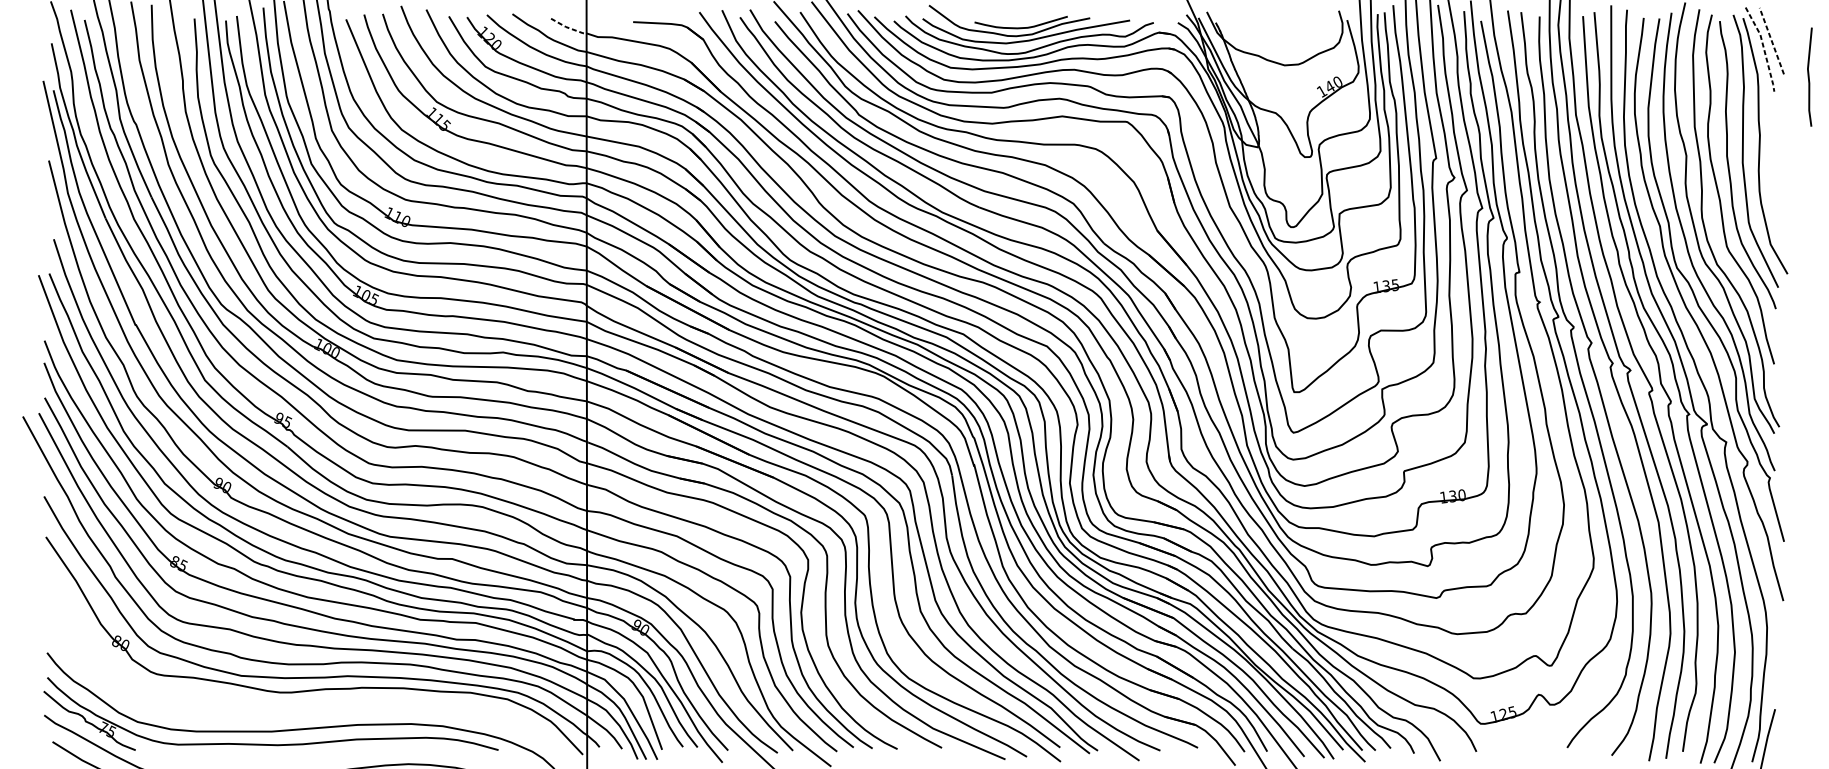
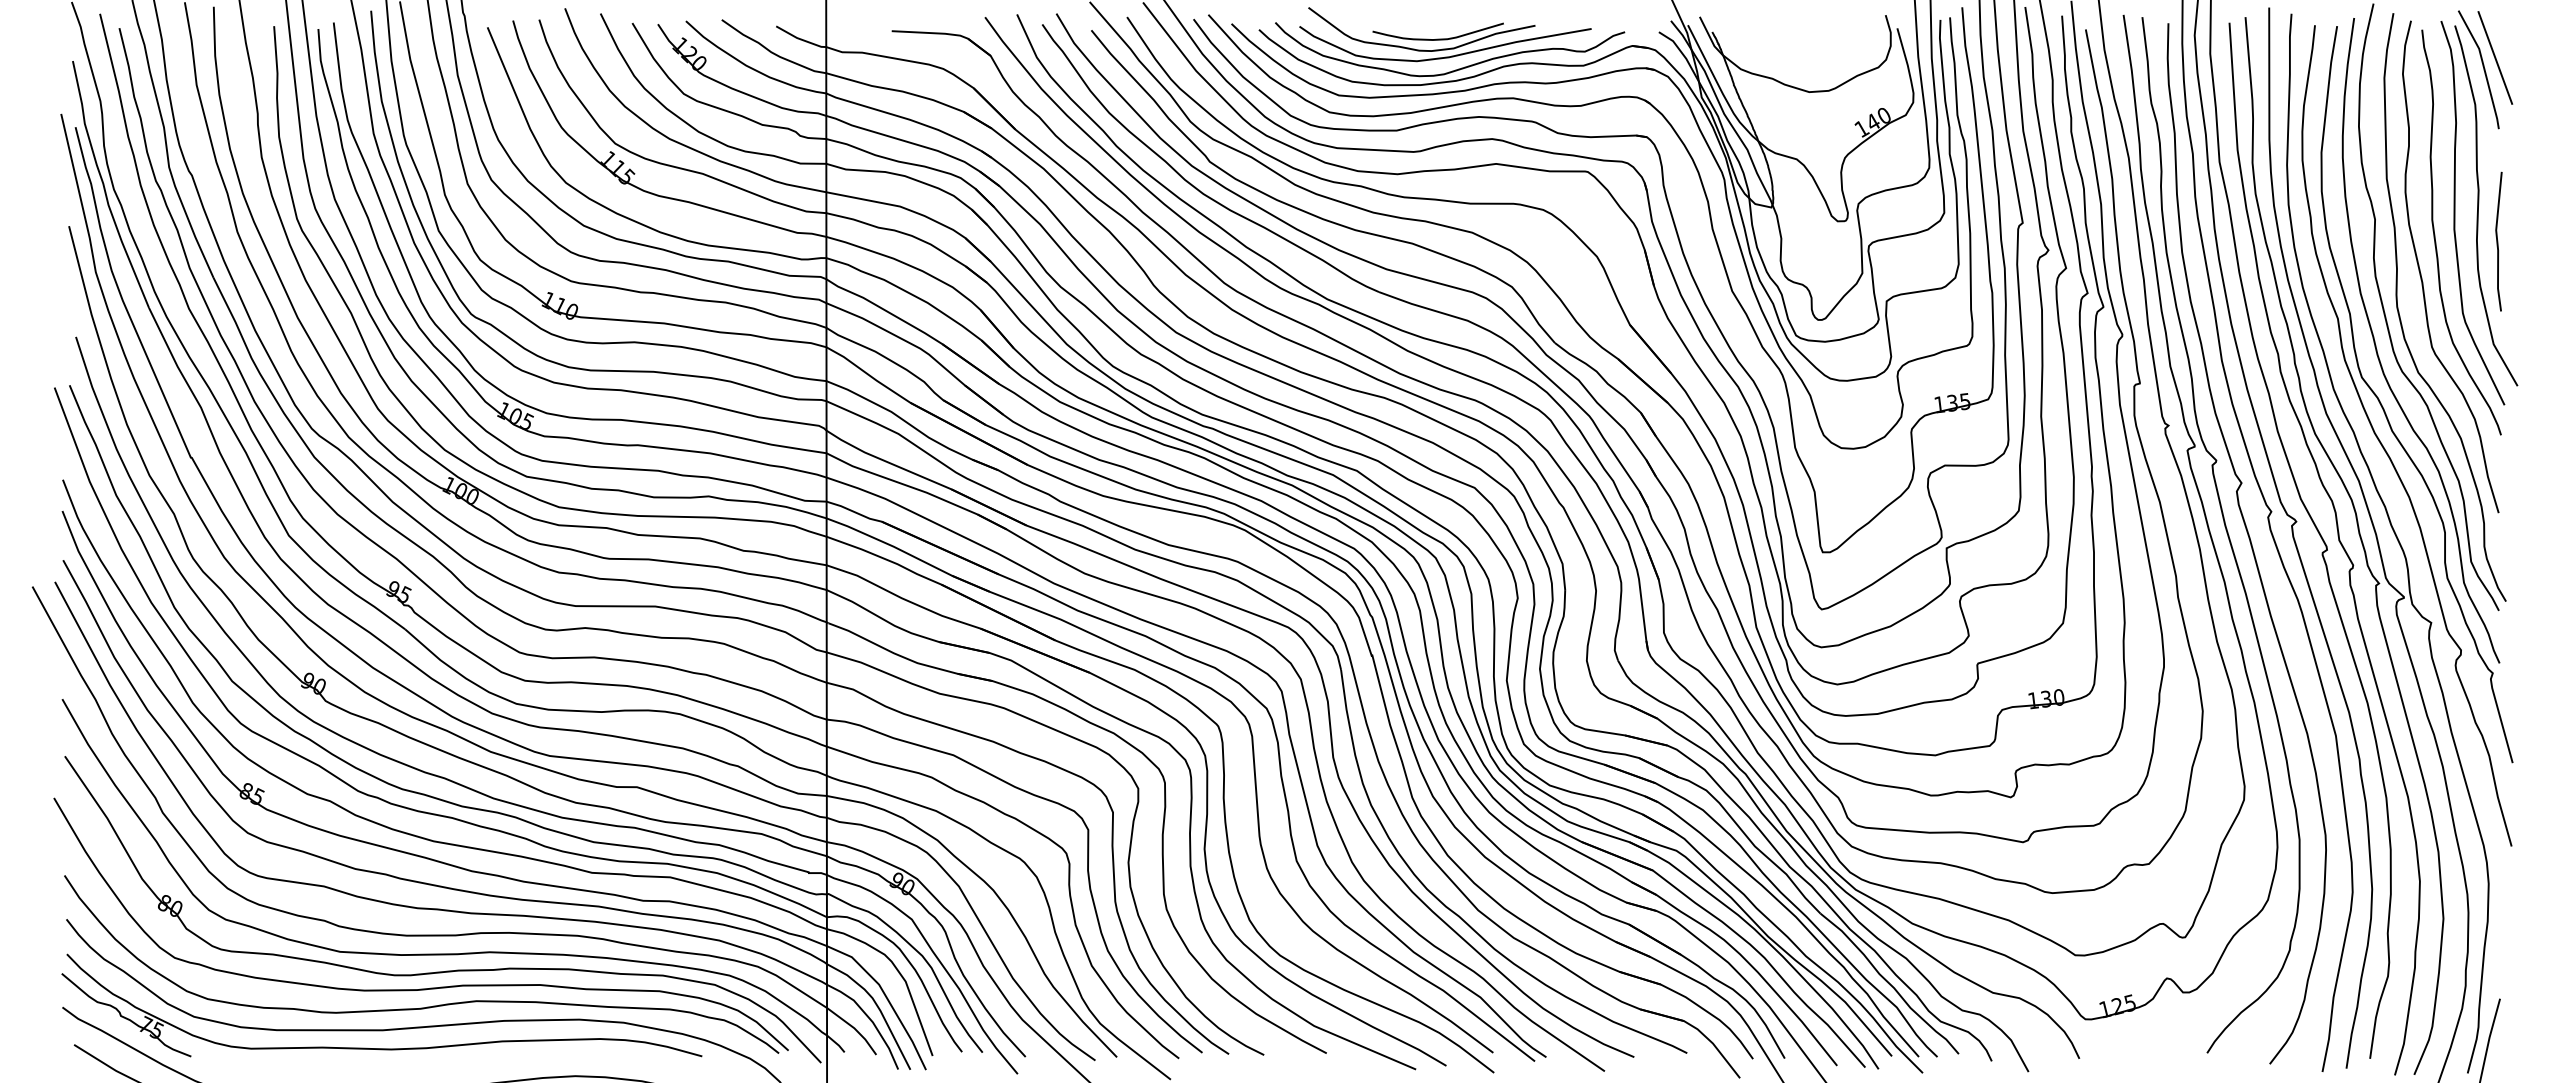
line: (568, 28) -> (800, 39), dashed -> solid
line: (1771, 40) -> (2495, 57), dashed -> solid
line: (1764, 48) -> (2484, 68), dashed -> solid
line: (1809, 77) -> (2498, 241), moved
part: (305, 701) -> (430, 987), added

